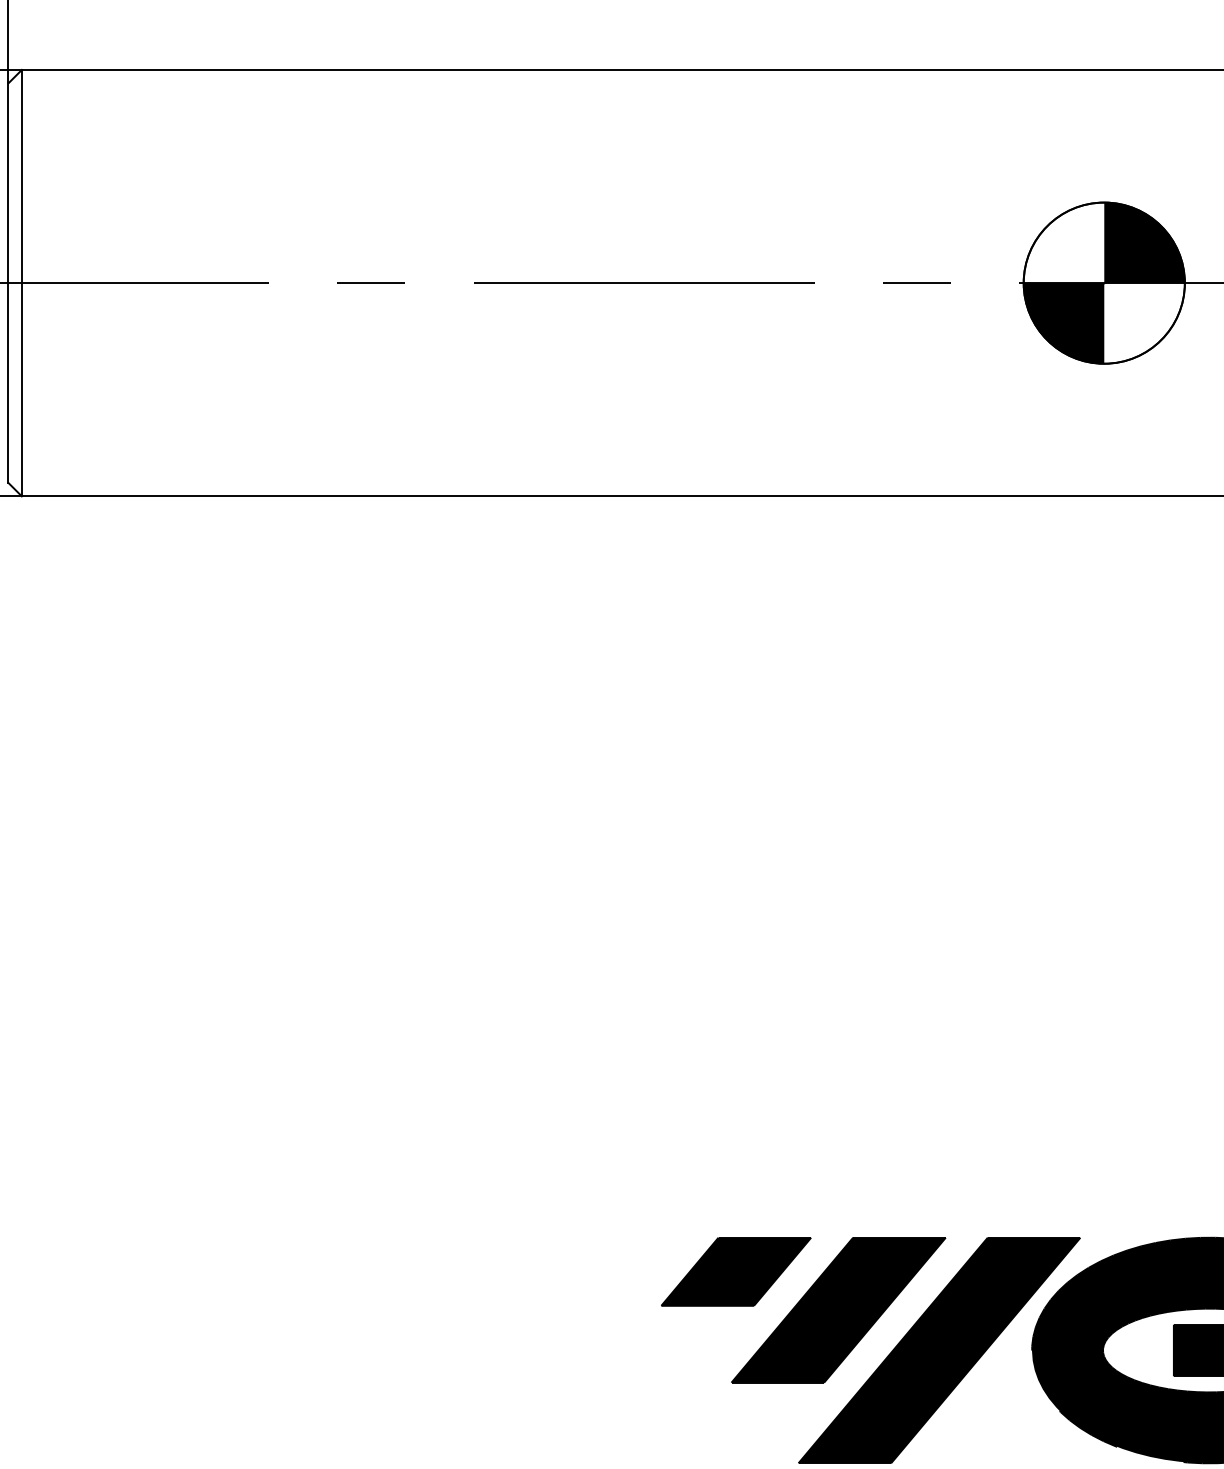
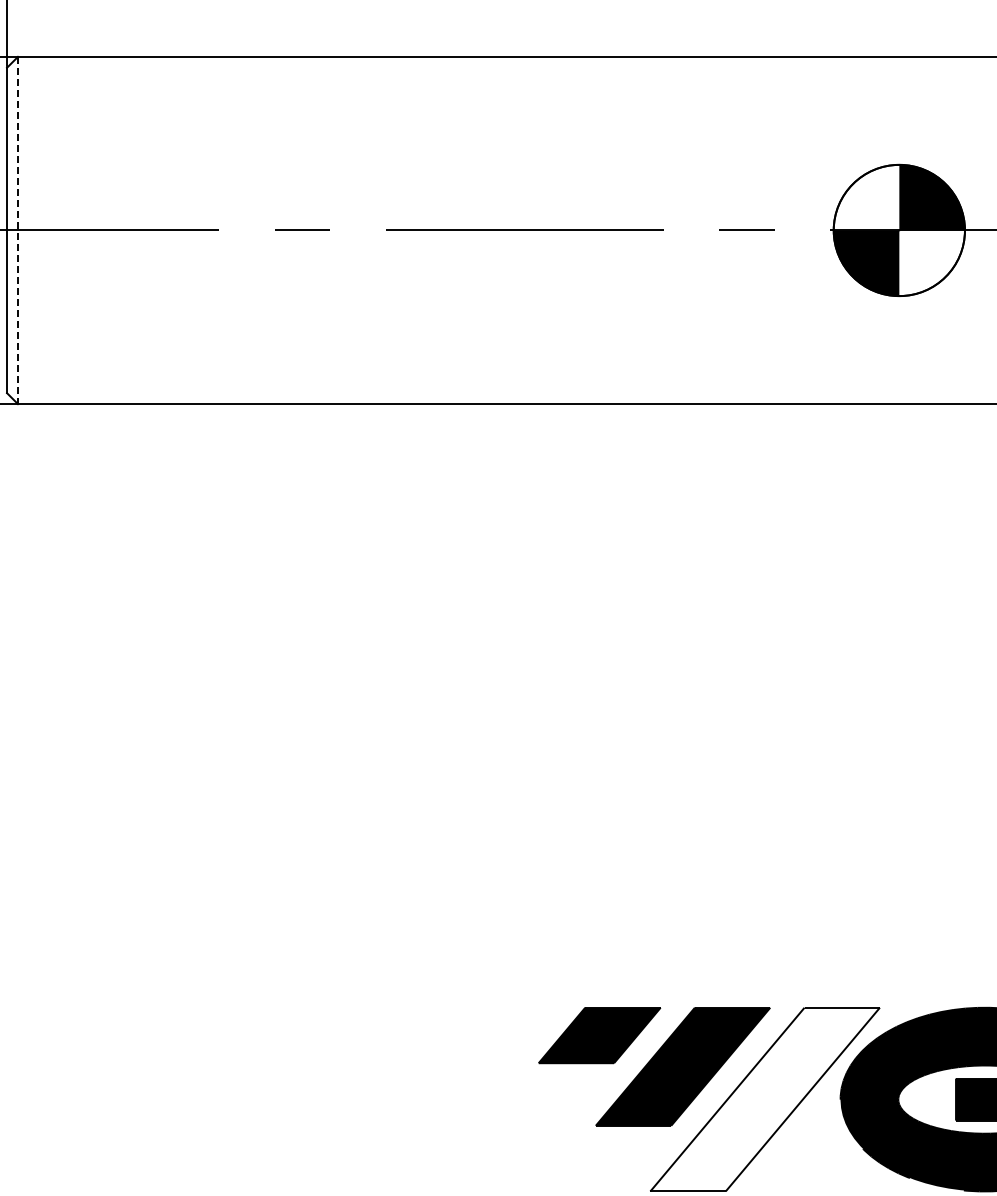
line: (21, 283) -> (17, 230), solid -> dashed
fill: (938, 1350) -> (764, 1099), removed

